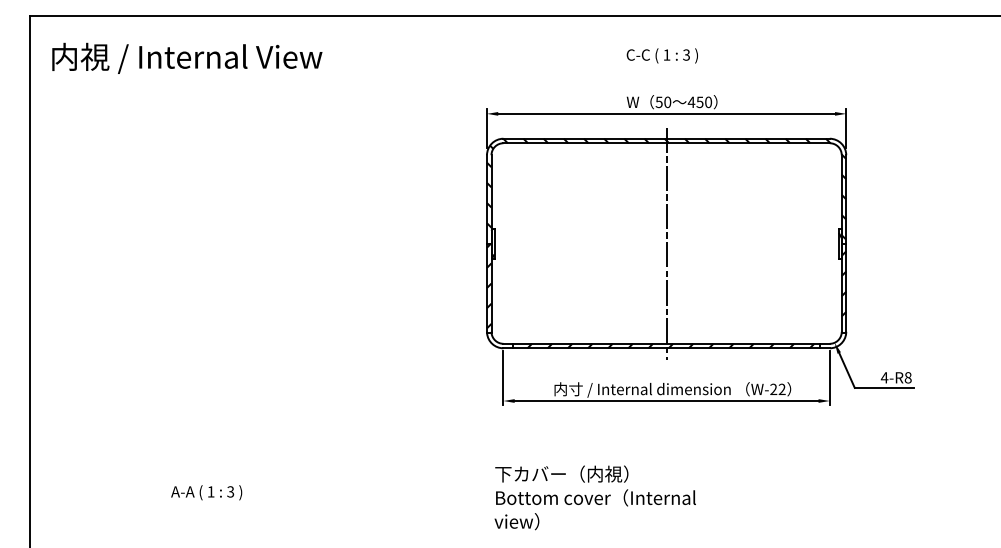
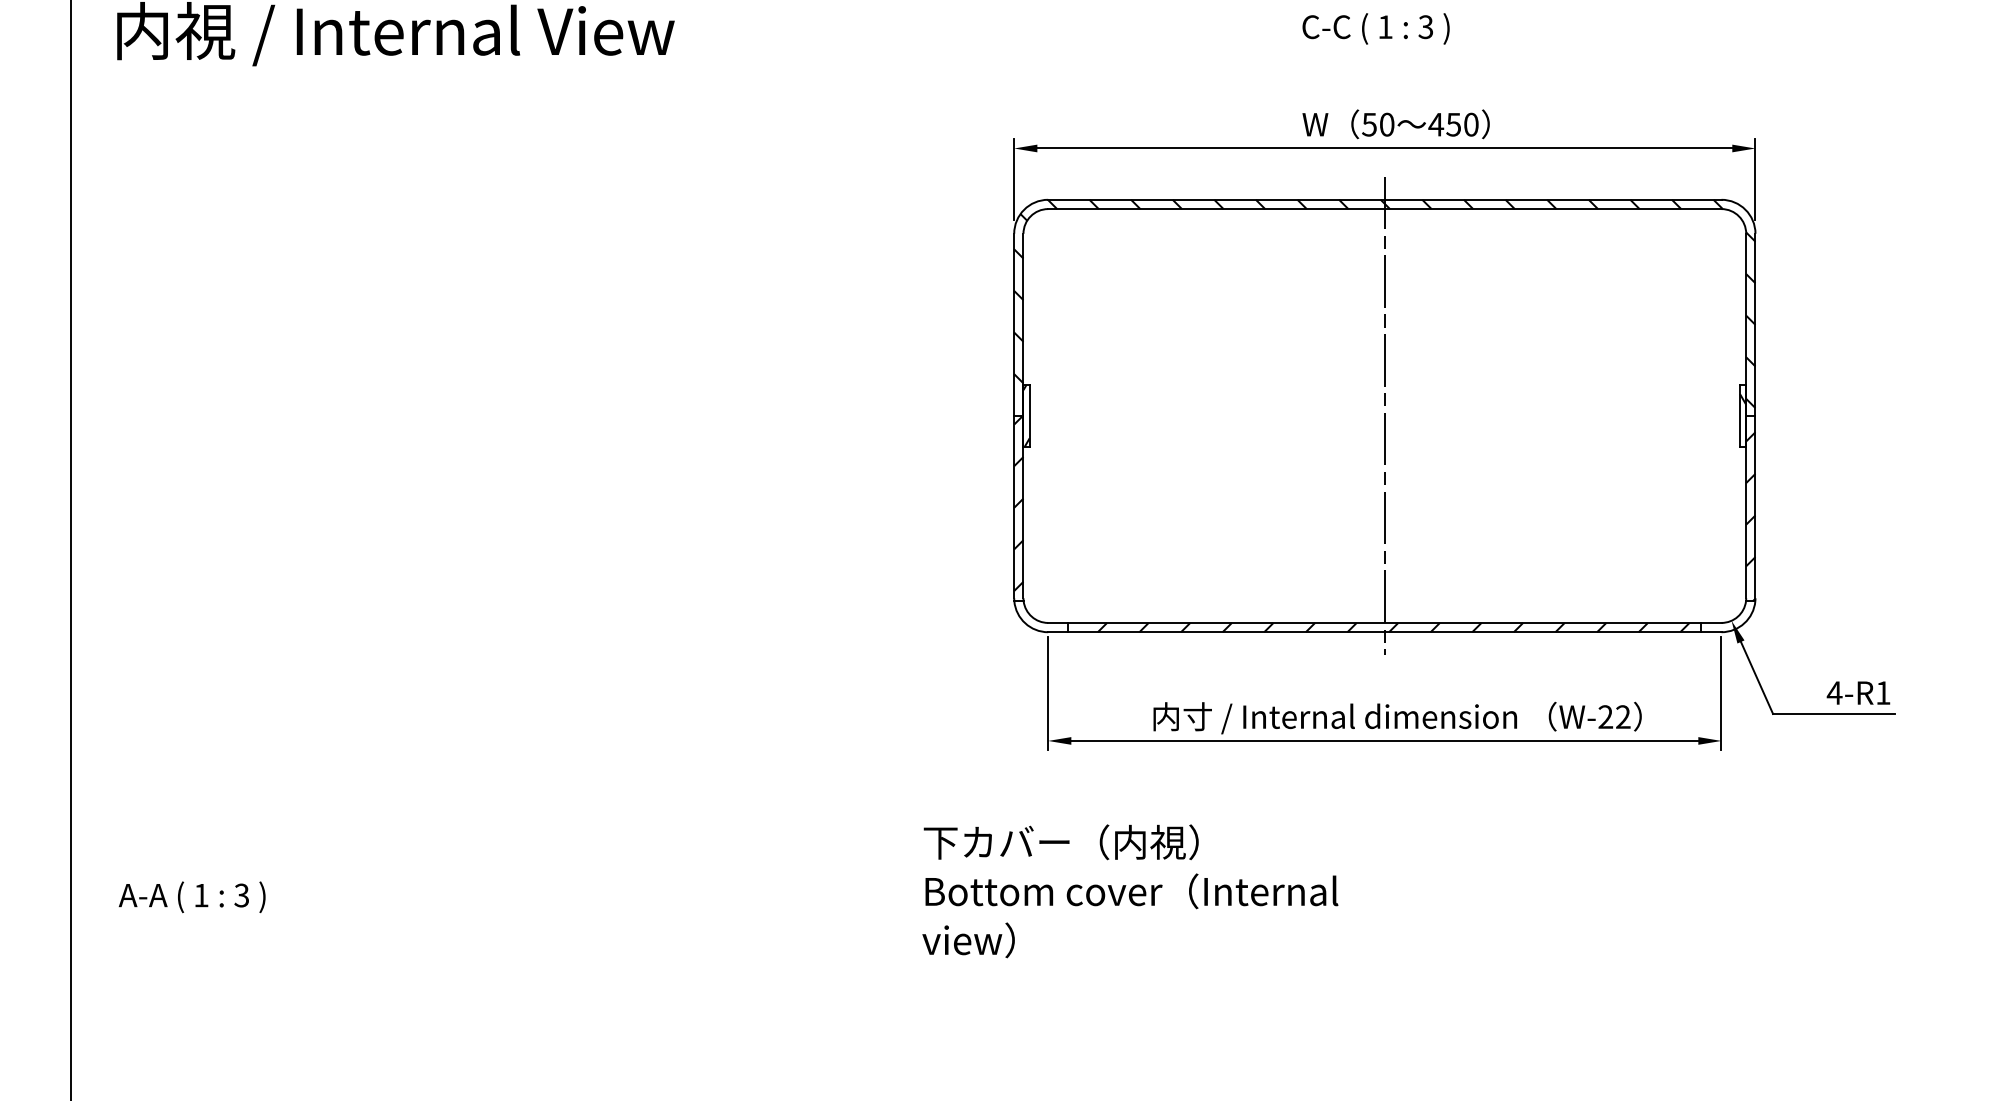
text: (907, 377) -> (1881, 692), 4-R8 -> 4-R1
text: (206, 492) -> (191, 896), moved
text: (594, 497) -> (1128, 890), moved

